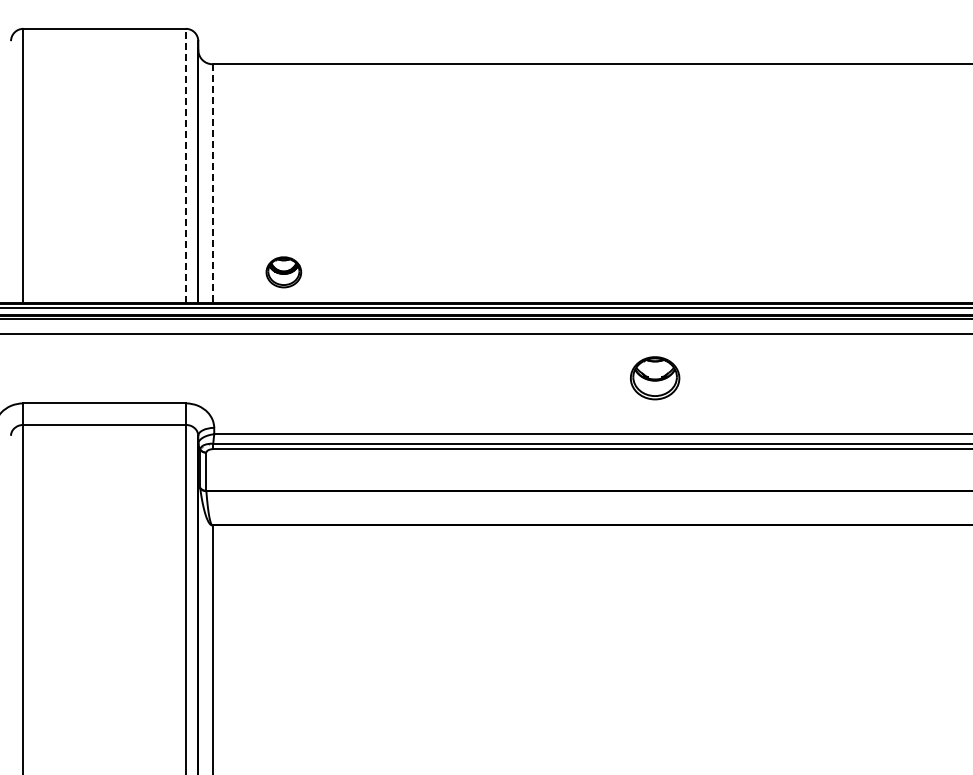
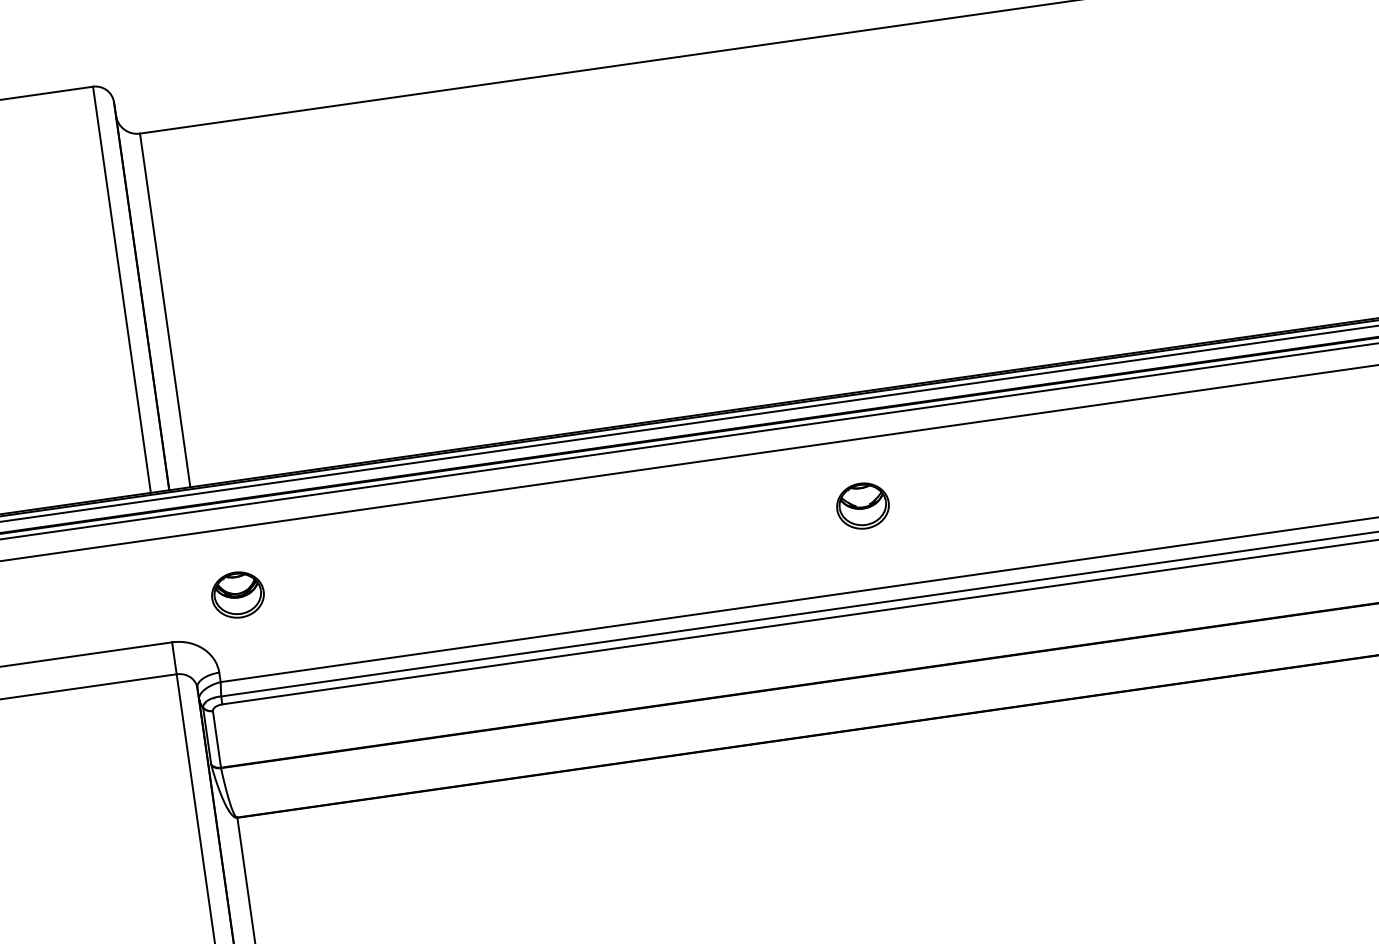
line: (185, 165) -> (121, 289), dashed -> solid
line: (212, 183) -> (165, 310), dashed -> solid
part: (283, 272) -> (237, 595), moved
part: (655, 378) -> (863, 506), size x0.71

